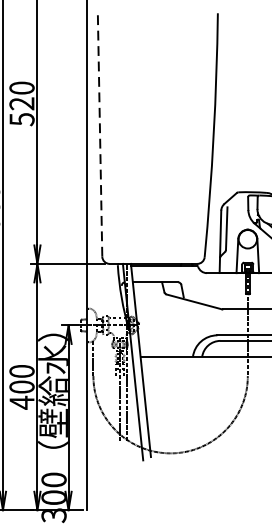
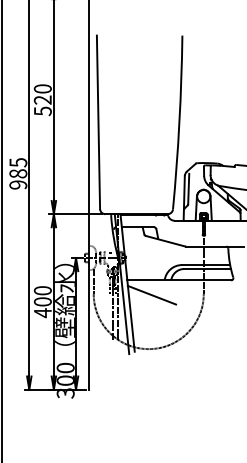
line: (100, 135) -> (98, 122), dashed -> solid
line: (174, 376) -> (151, 294), added

